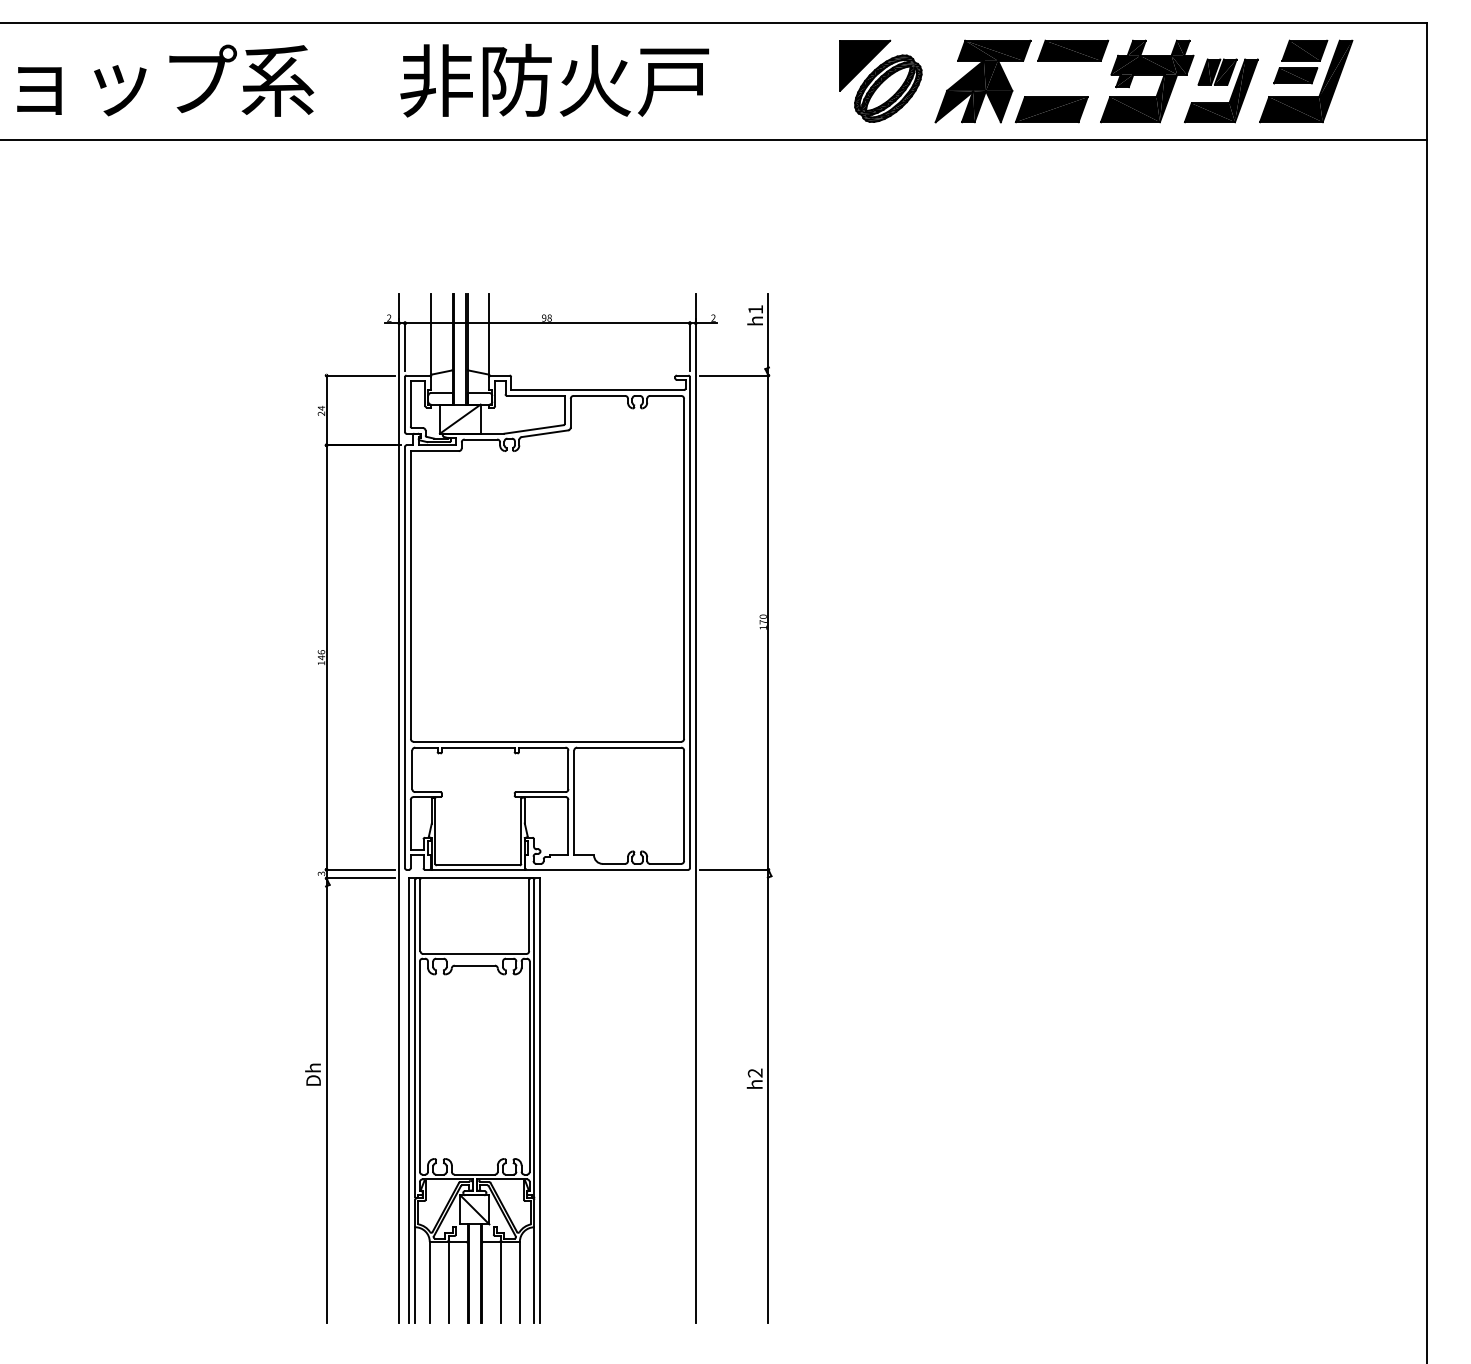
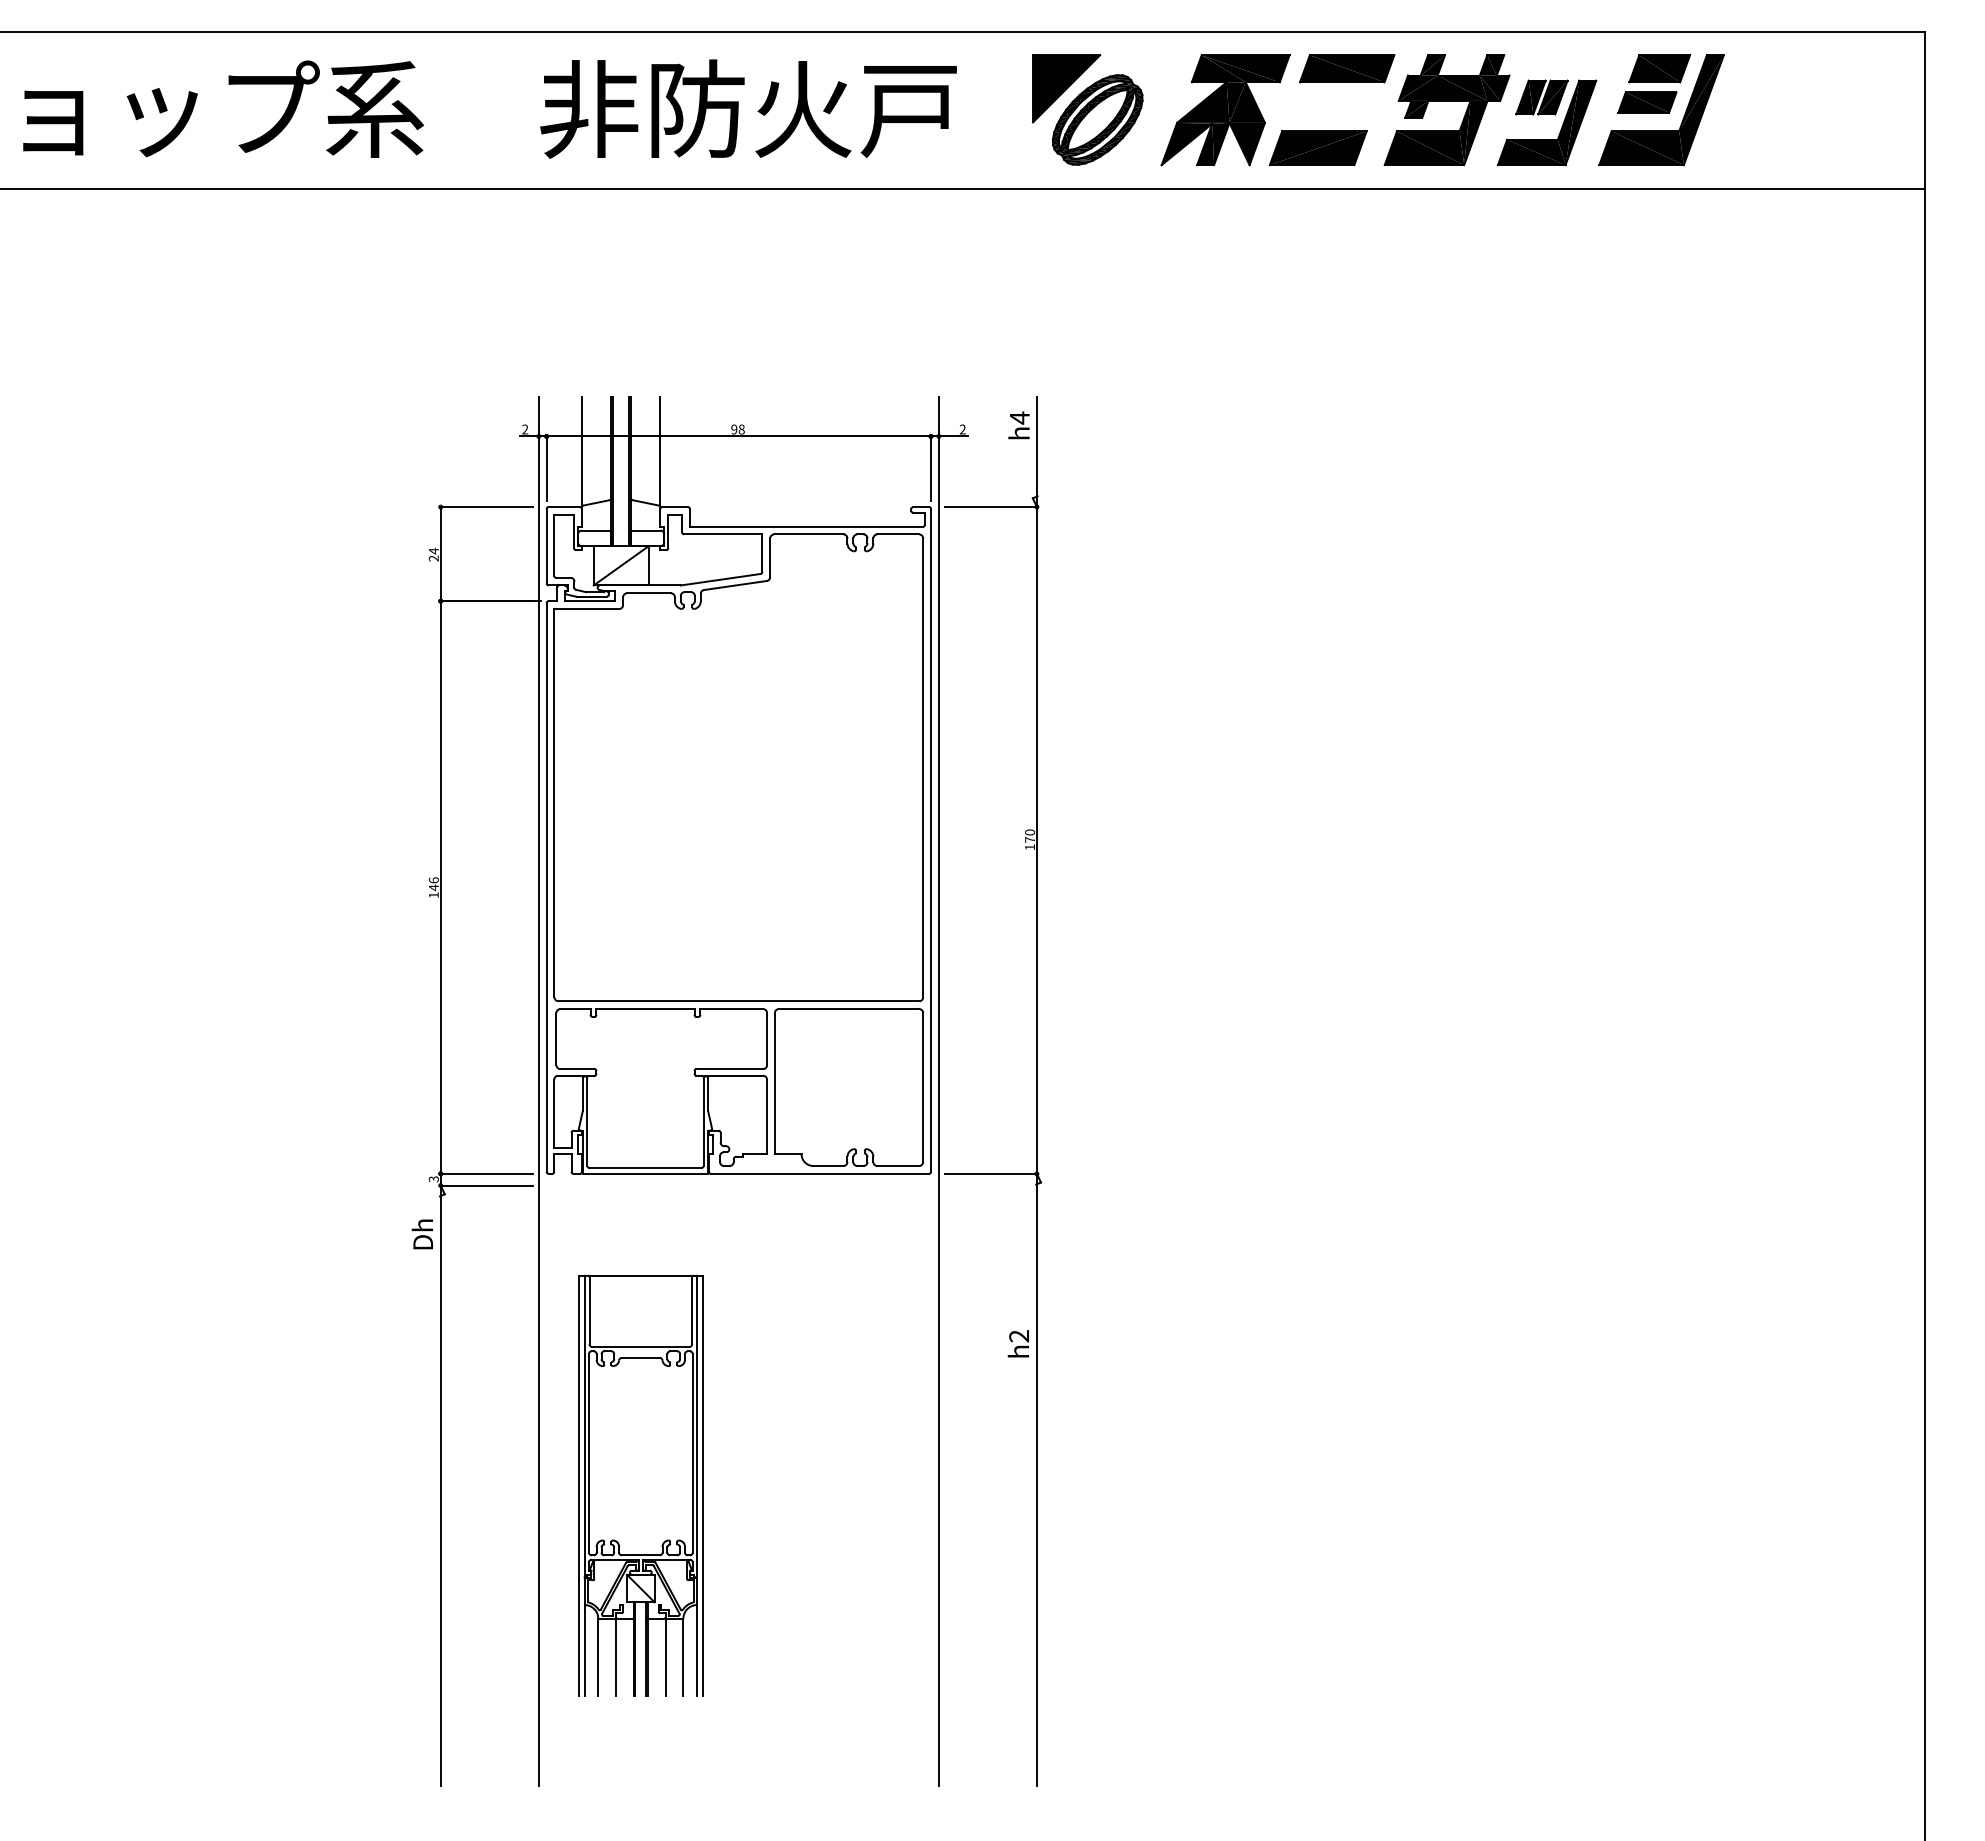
part: (1110, 75) -> (1397, 101), moved
text: (755, 309) -> (1019, 417), h1 -> h4
text: (312, 1074) -> (421, 1234), moved
text: (754, 1078) -> (1017, 1343), moved
part: (474, 1100) -> (640, 1485), size x0.7

